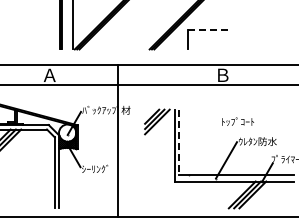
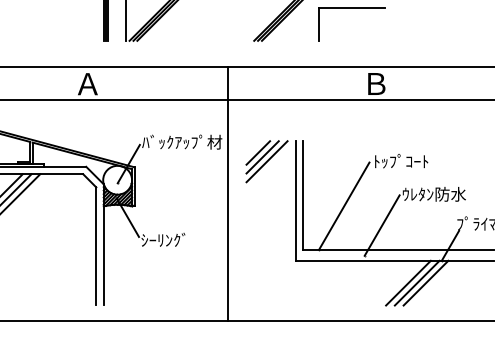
line: (208, 29) -> (352, 7), dashed -> solid
line: (118, 141) -> (228, 194), moved
line: (179, 142) -> (303, 195), dashed -> solid
line: (203, 148) -> (343, 205), added

